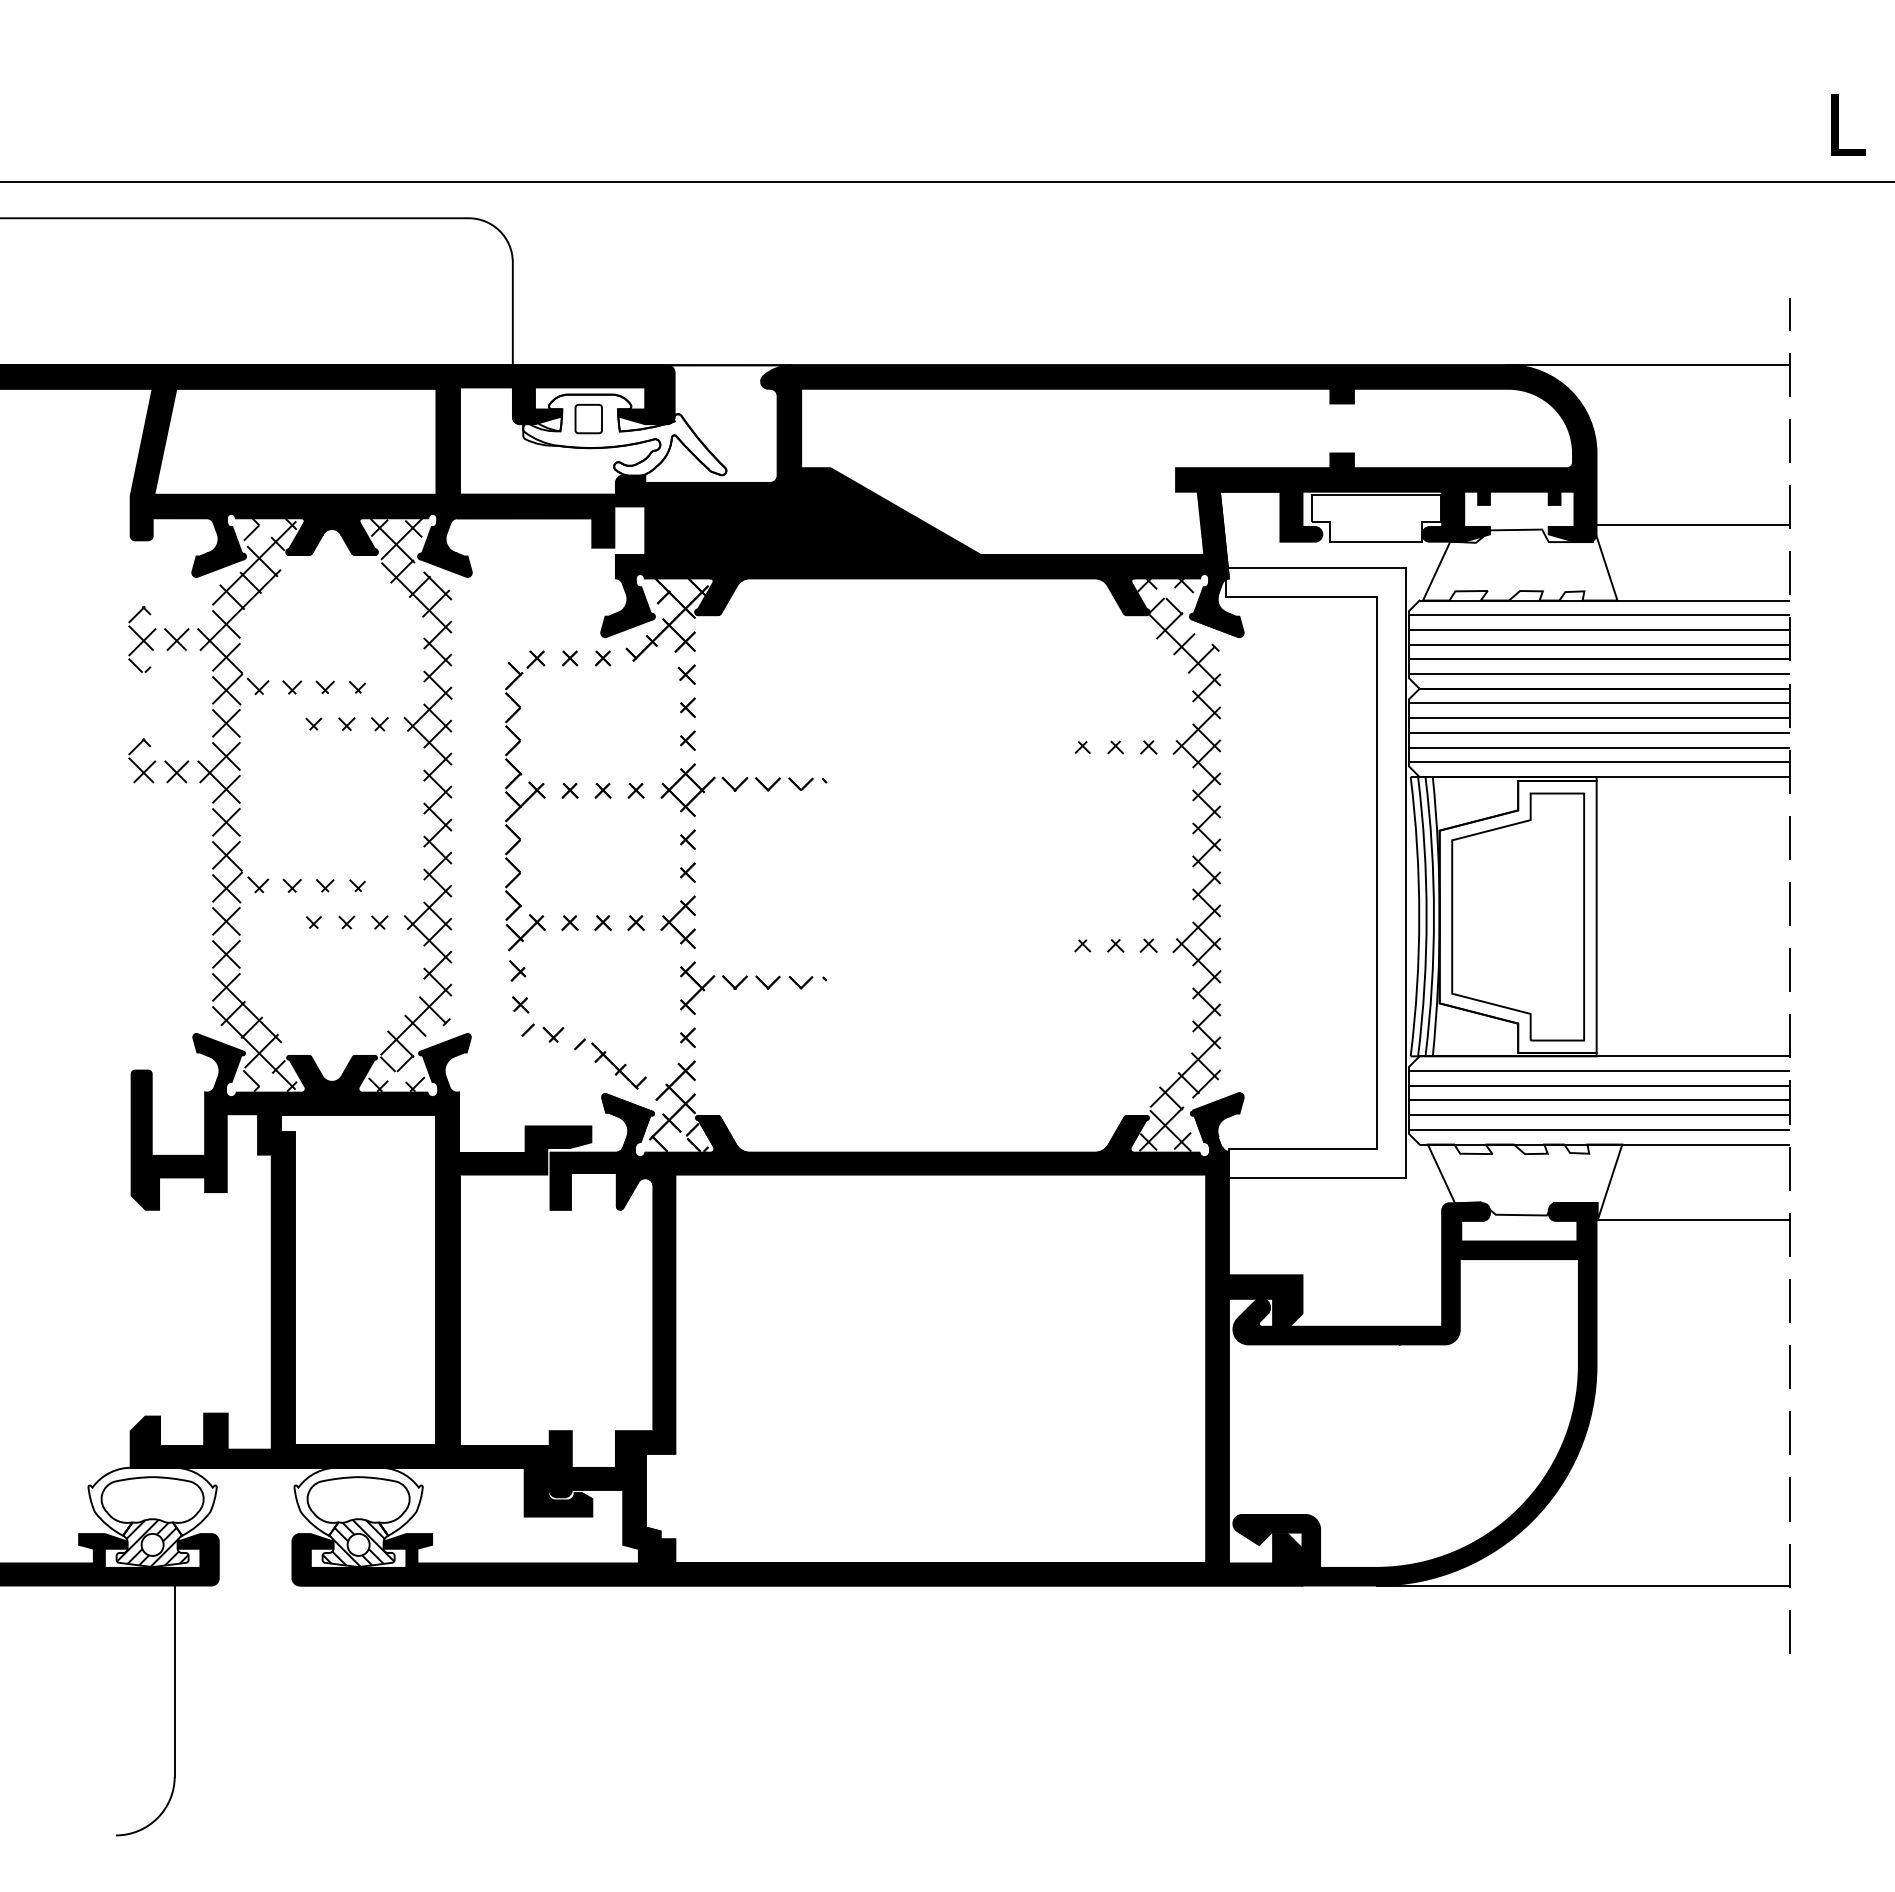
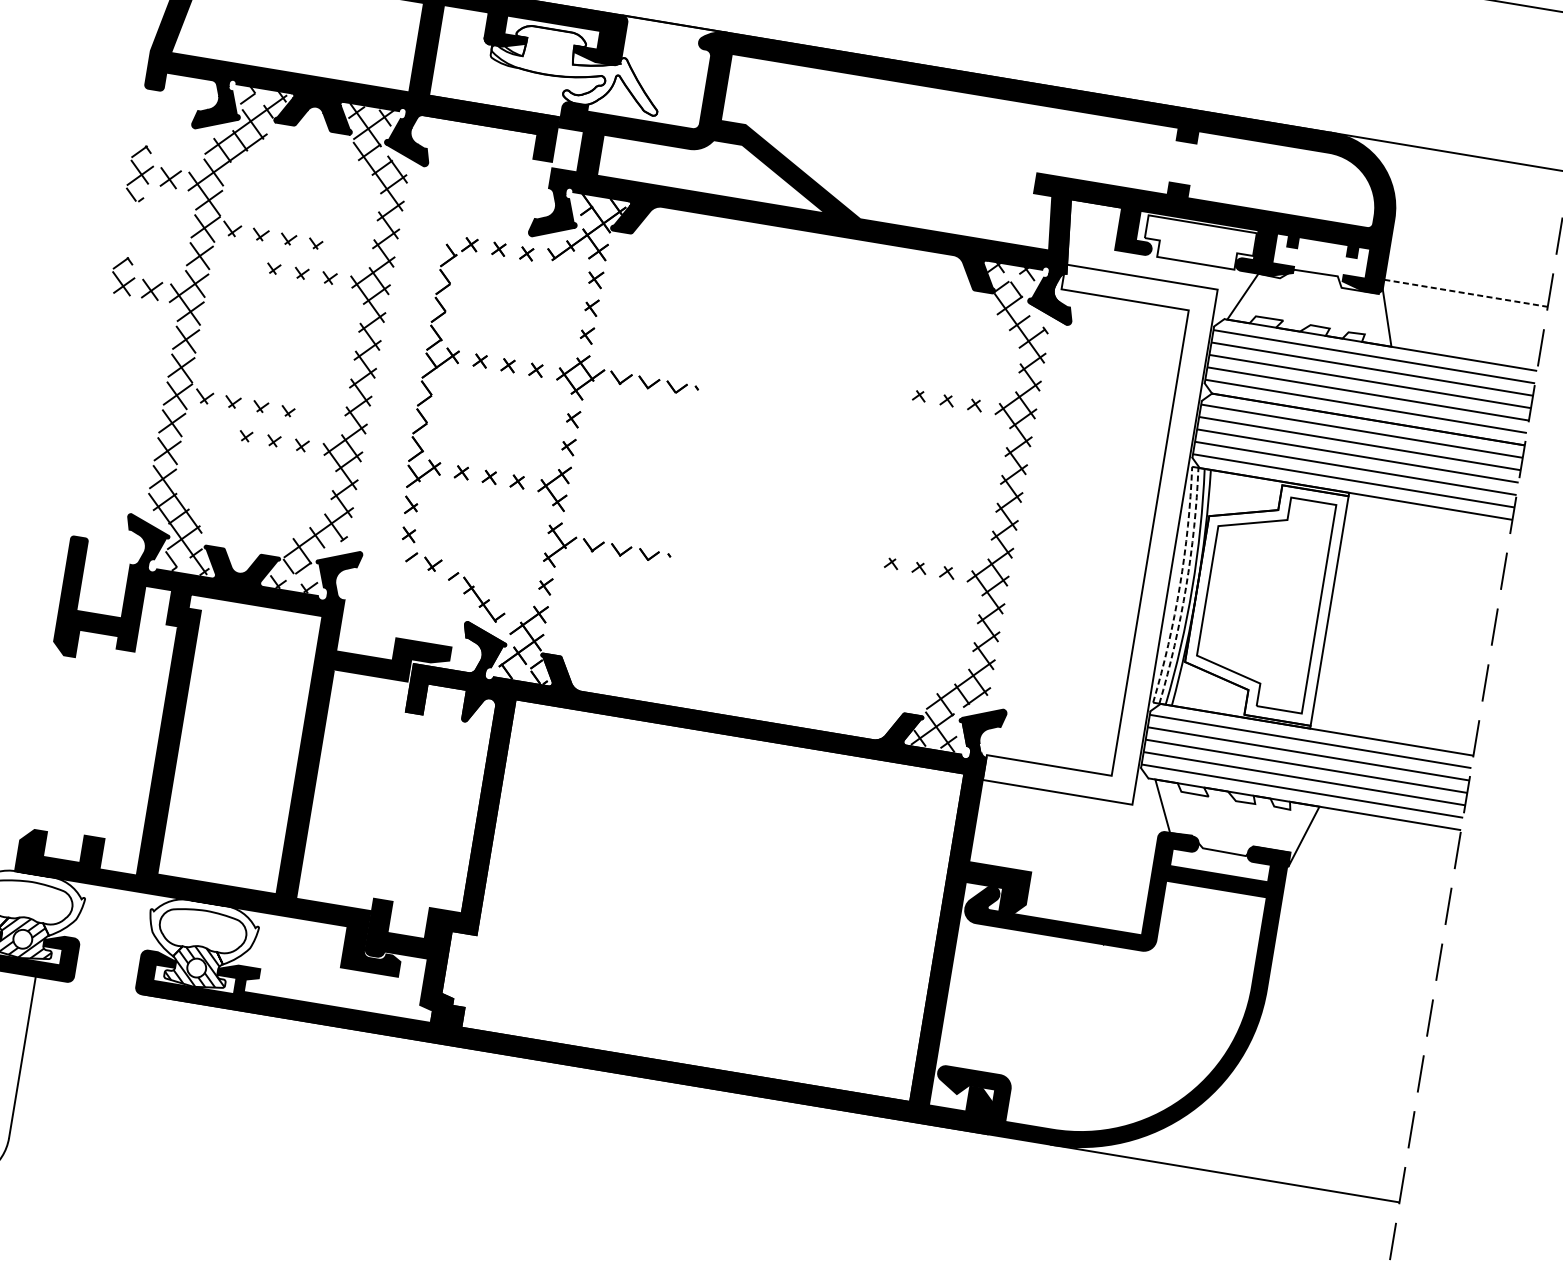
part: (588, 419) -> (548, 50), removed
line: (1693, 524) -> (1466, 293), solid -> dashed
arc: (1419, 916) -> (1180, 585), solid -> dashed
arc: (1426, 916) -> (1186, 586), solid -> dashed
line: (1693, 1220) -> (1368, 880), removed

